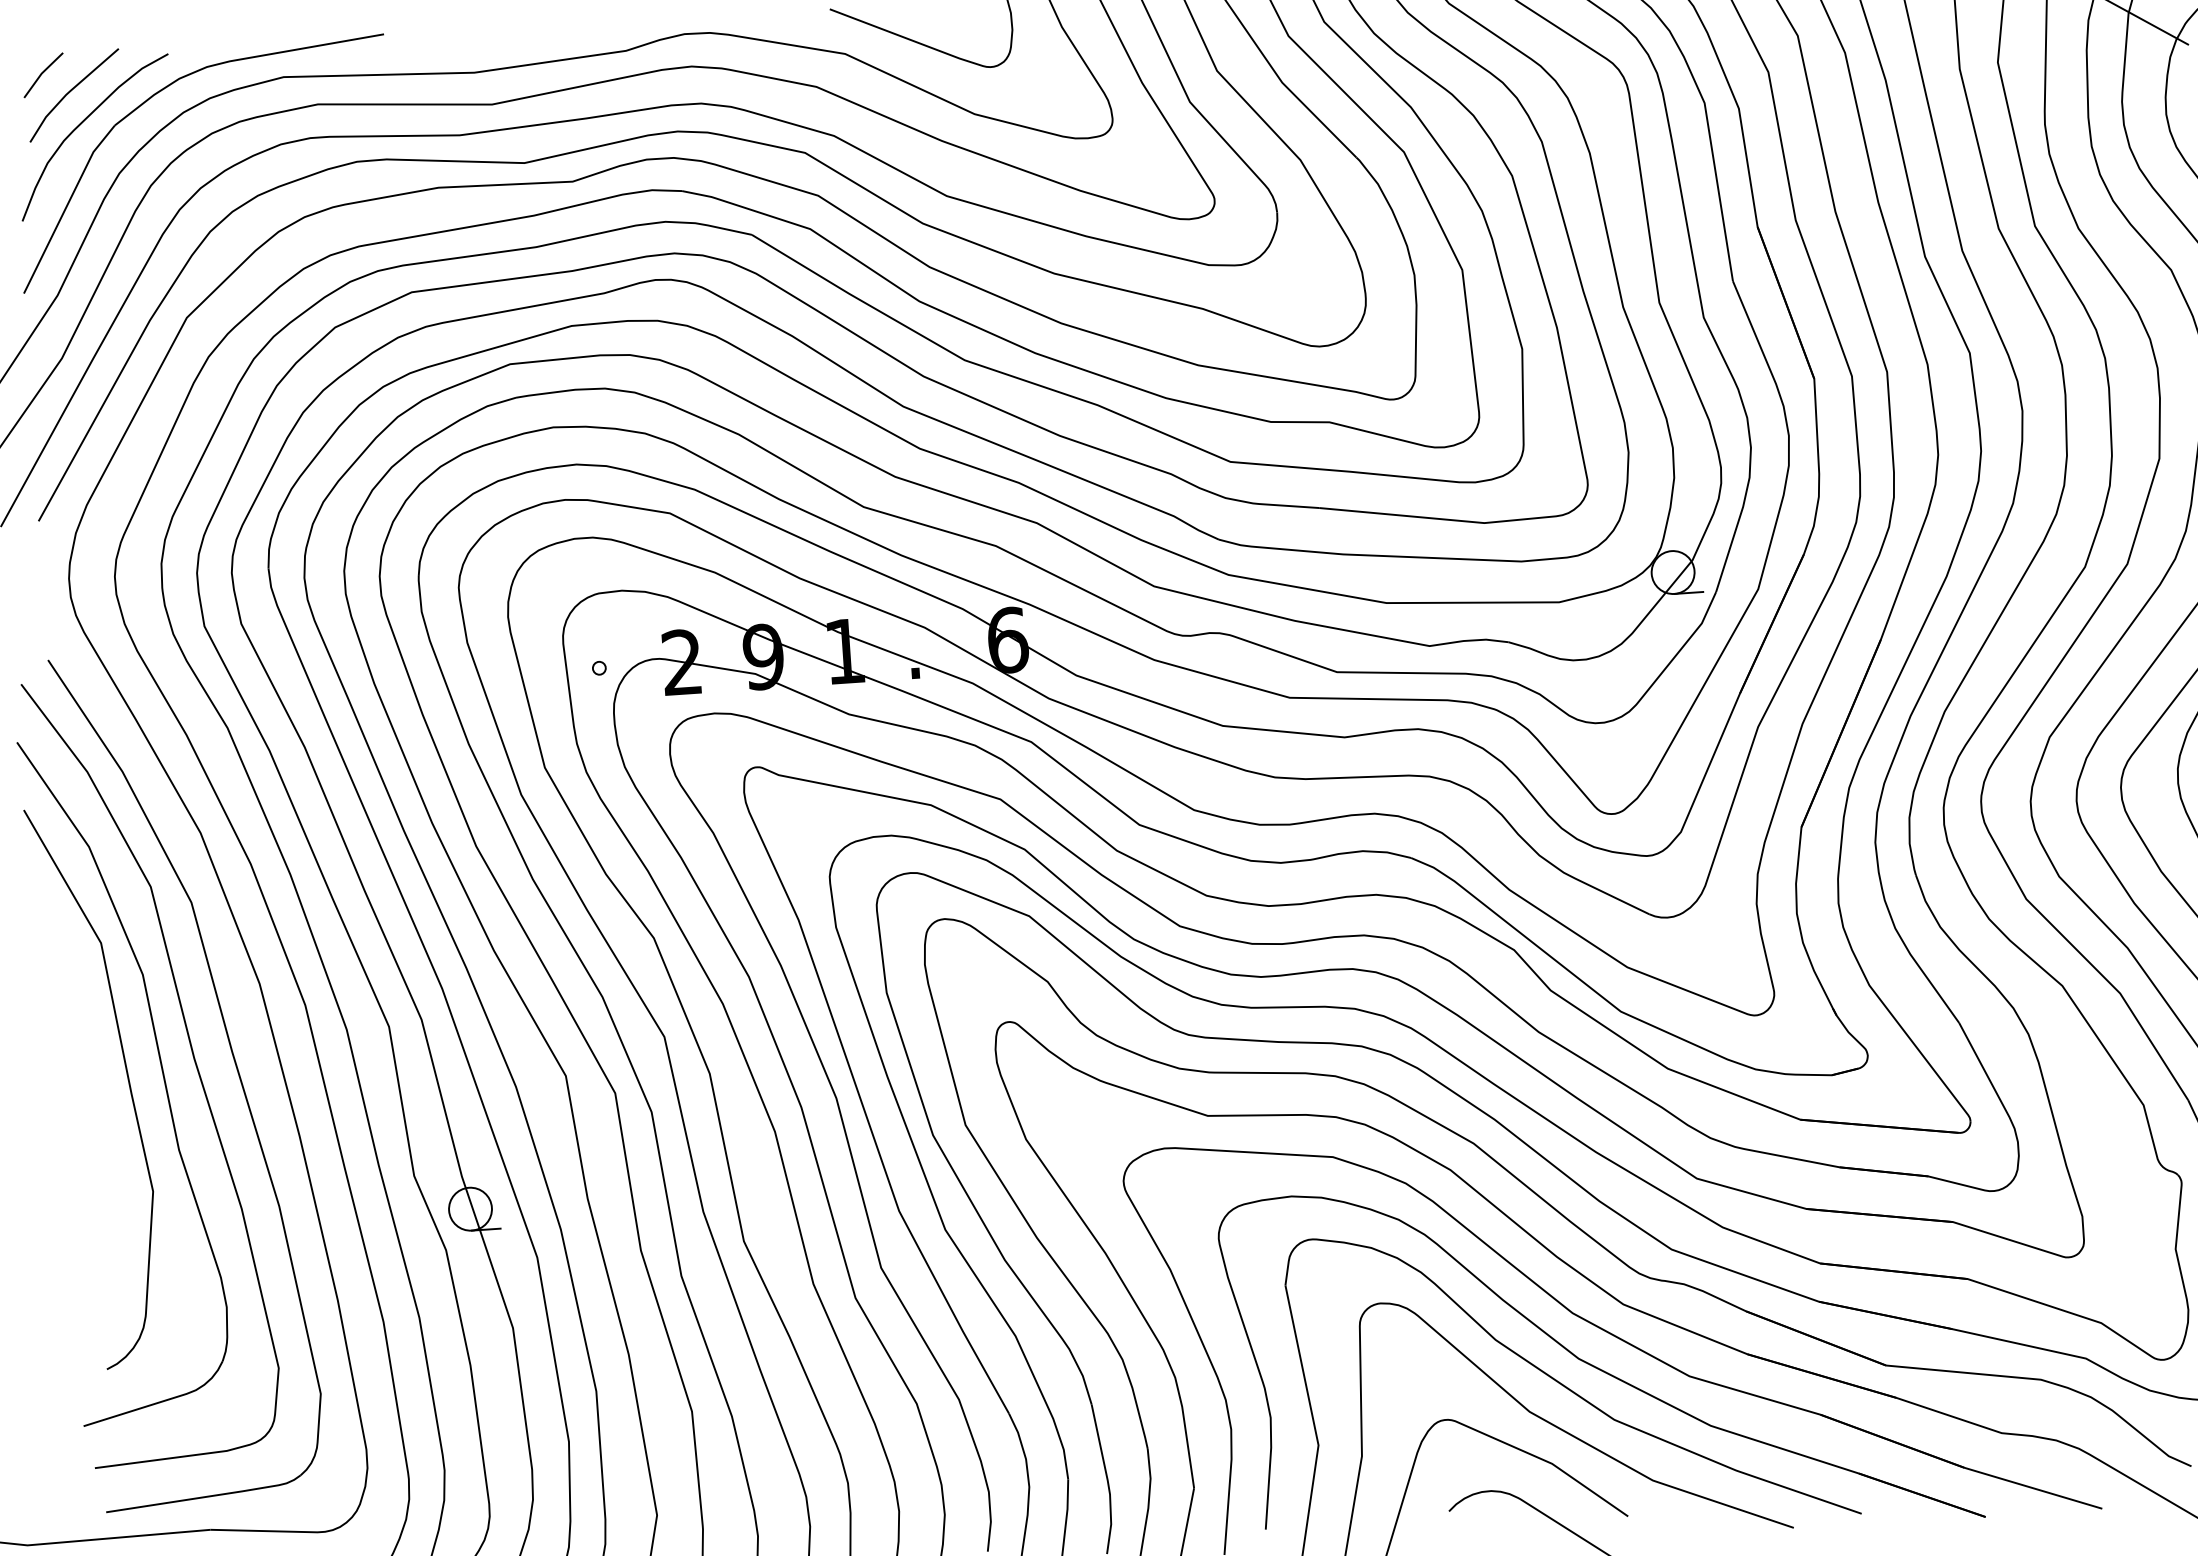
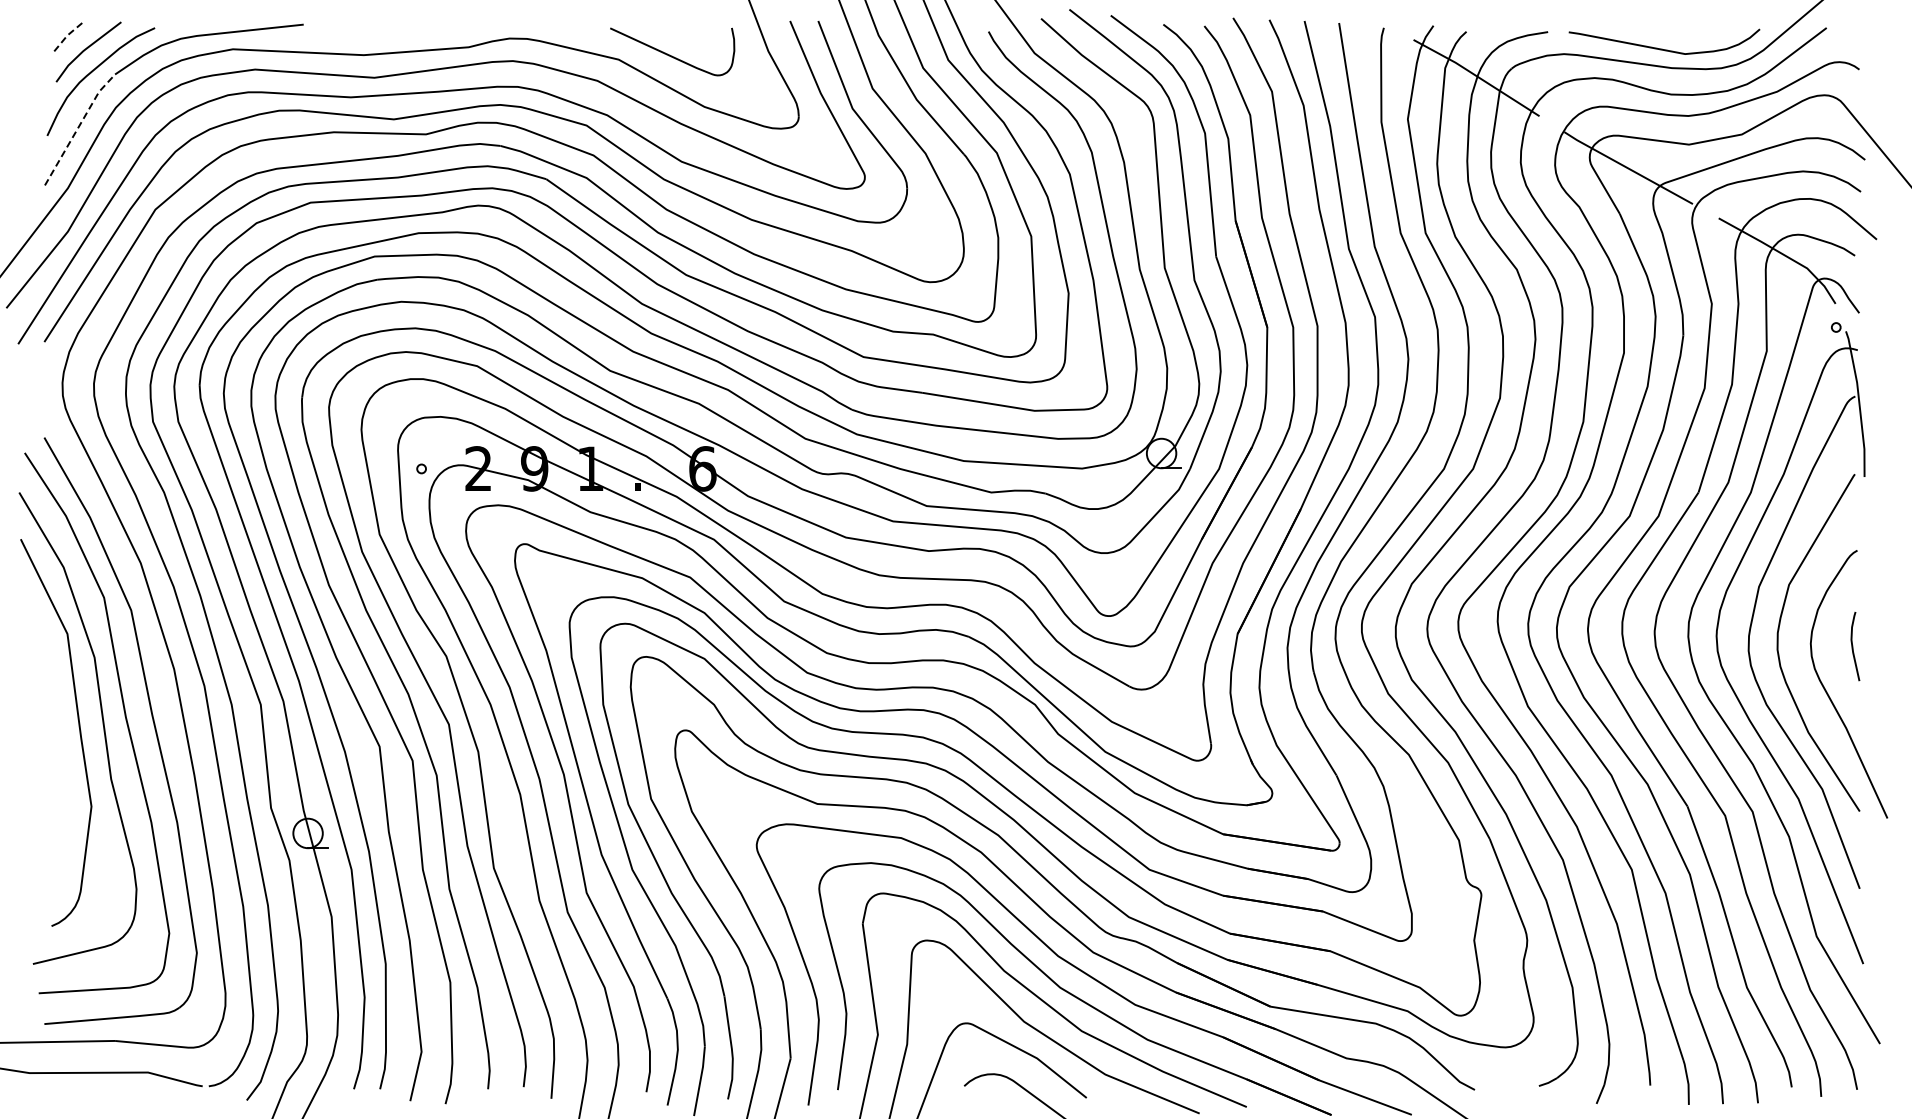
line: (41, 73) -> (67, 35), solid -> dashed
line: (66, 206) -> (78, 127), solid -> dashed

